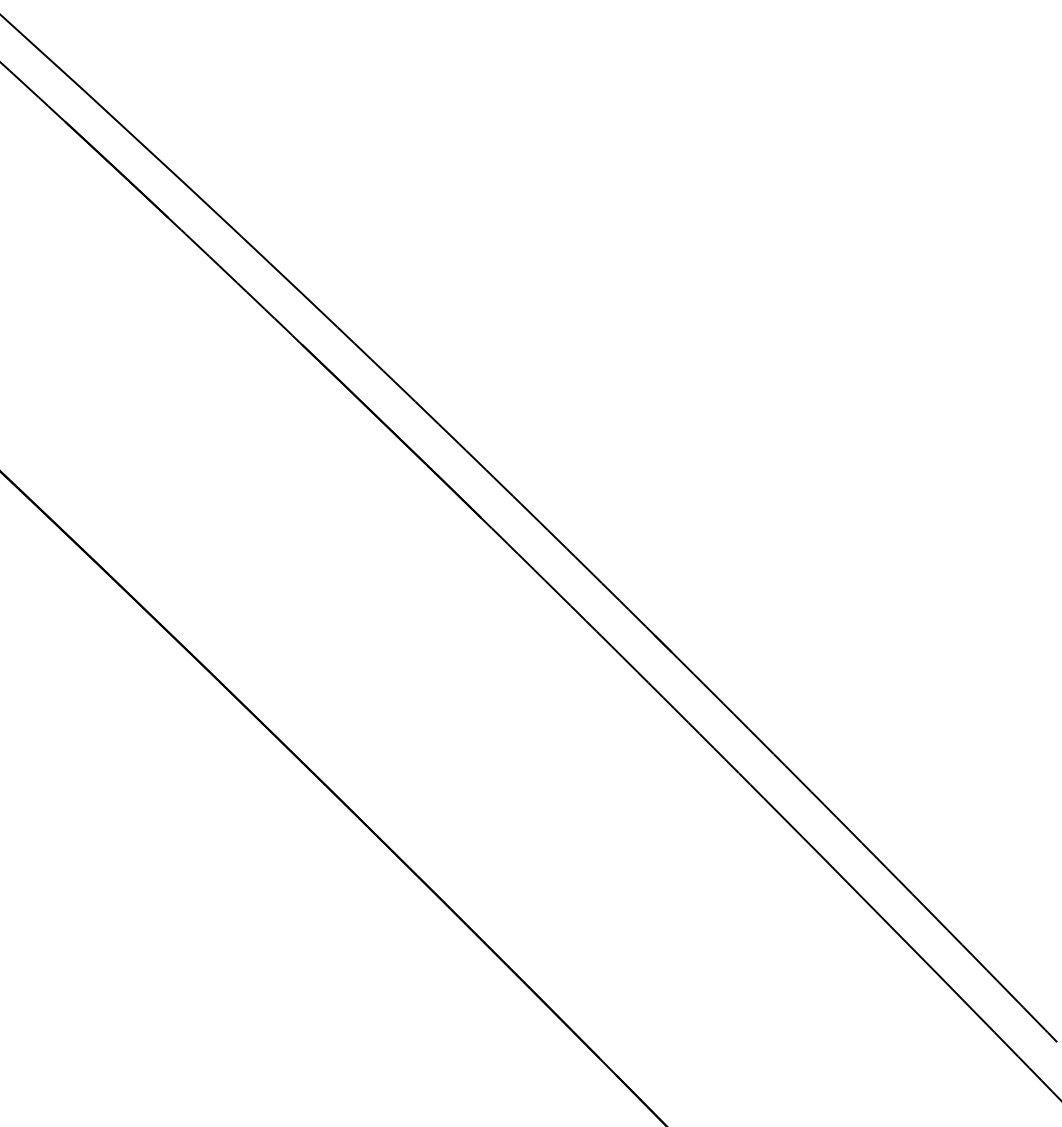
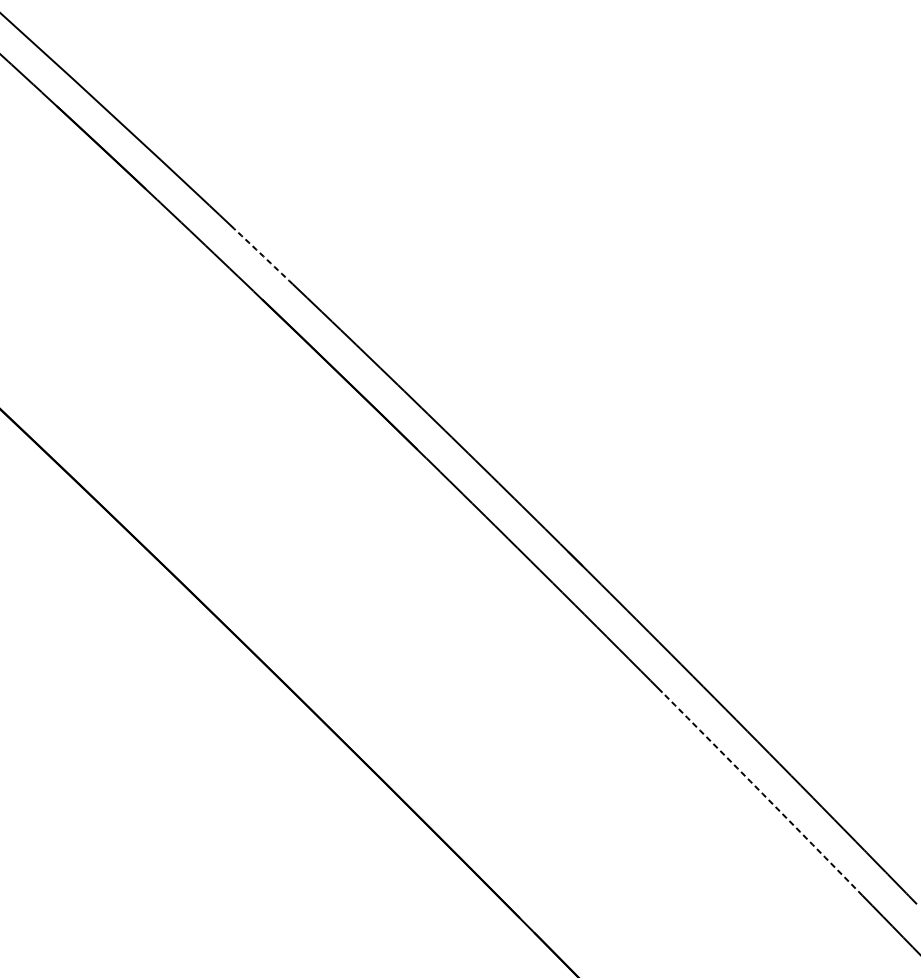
arc: (303, 295) -> (263, 256), solid -> dashed
arc: (879, 915) -> (762, 794), solid -> dashed

